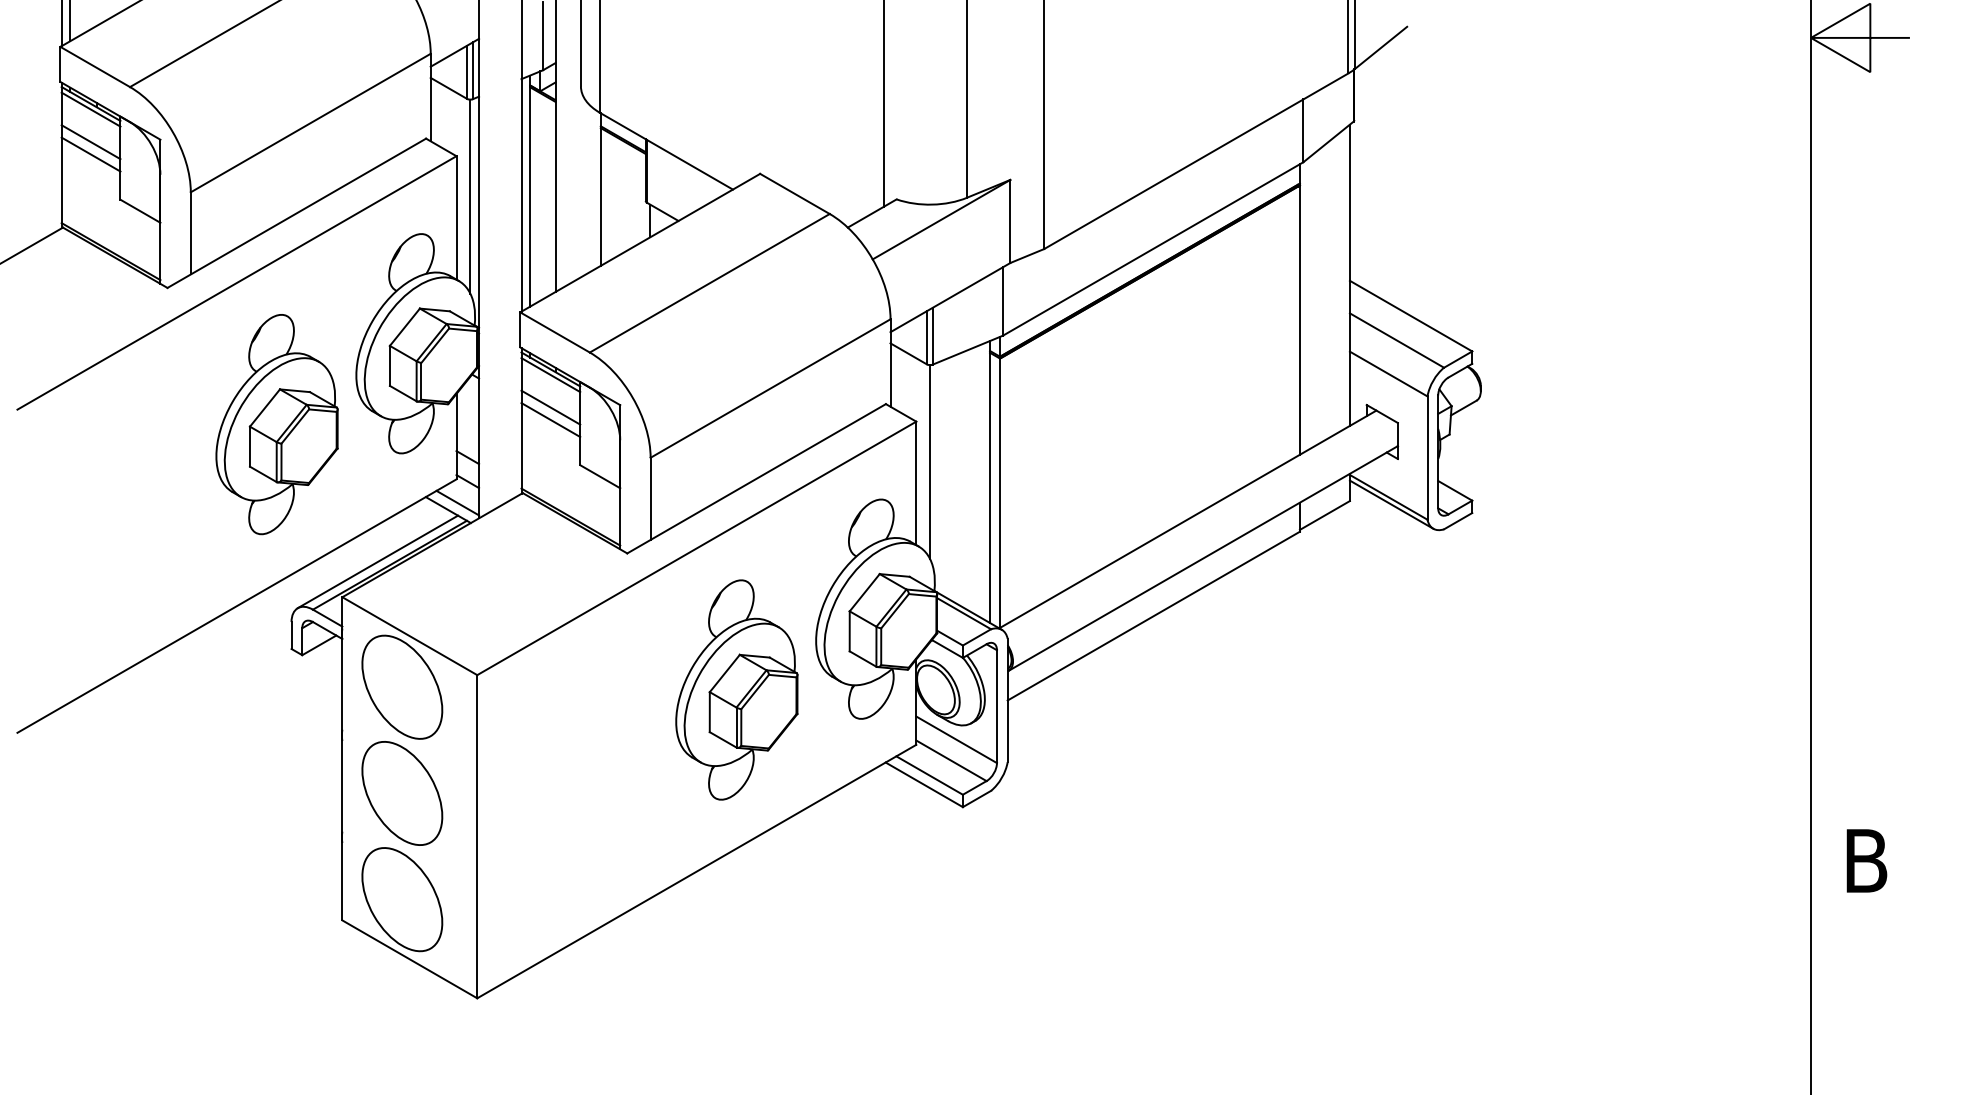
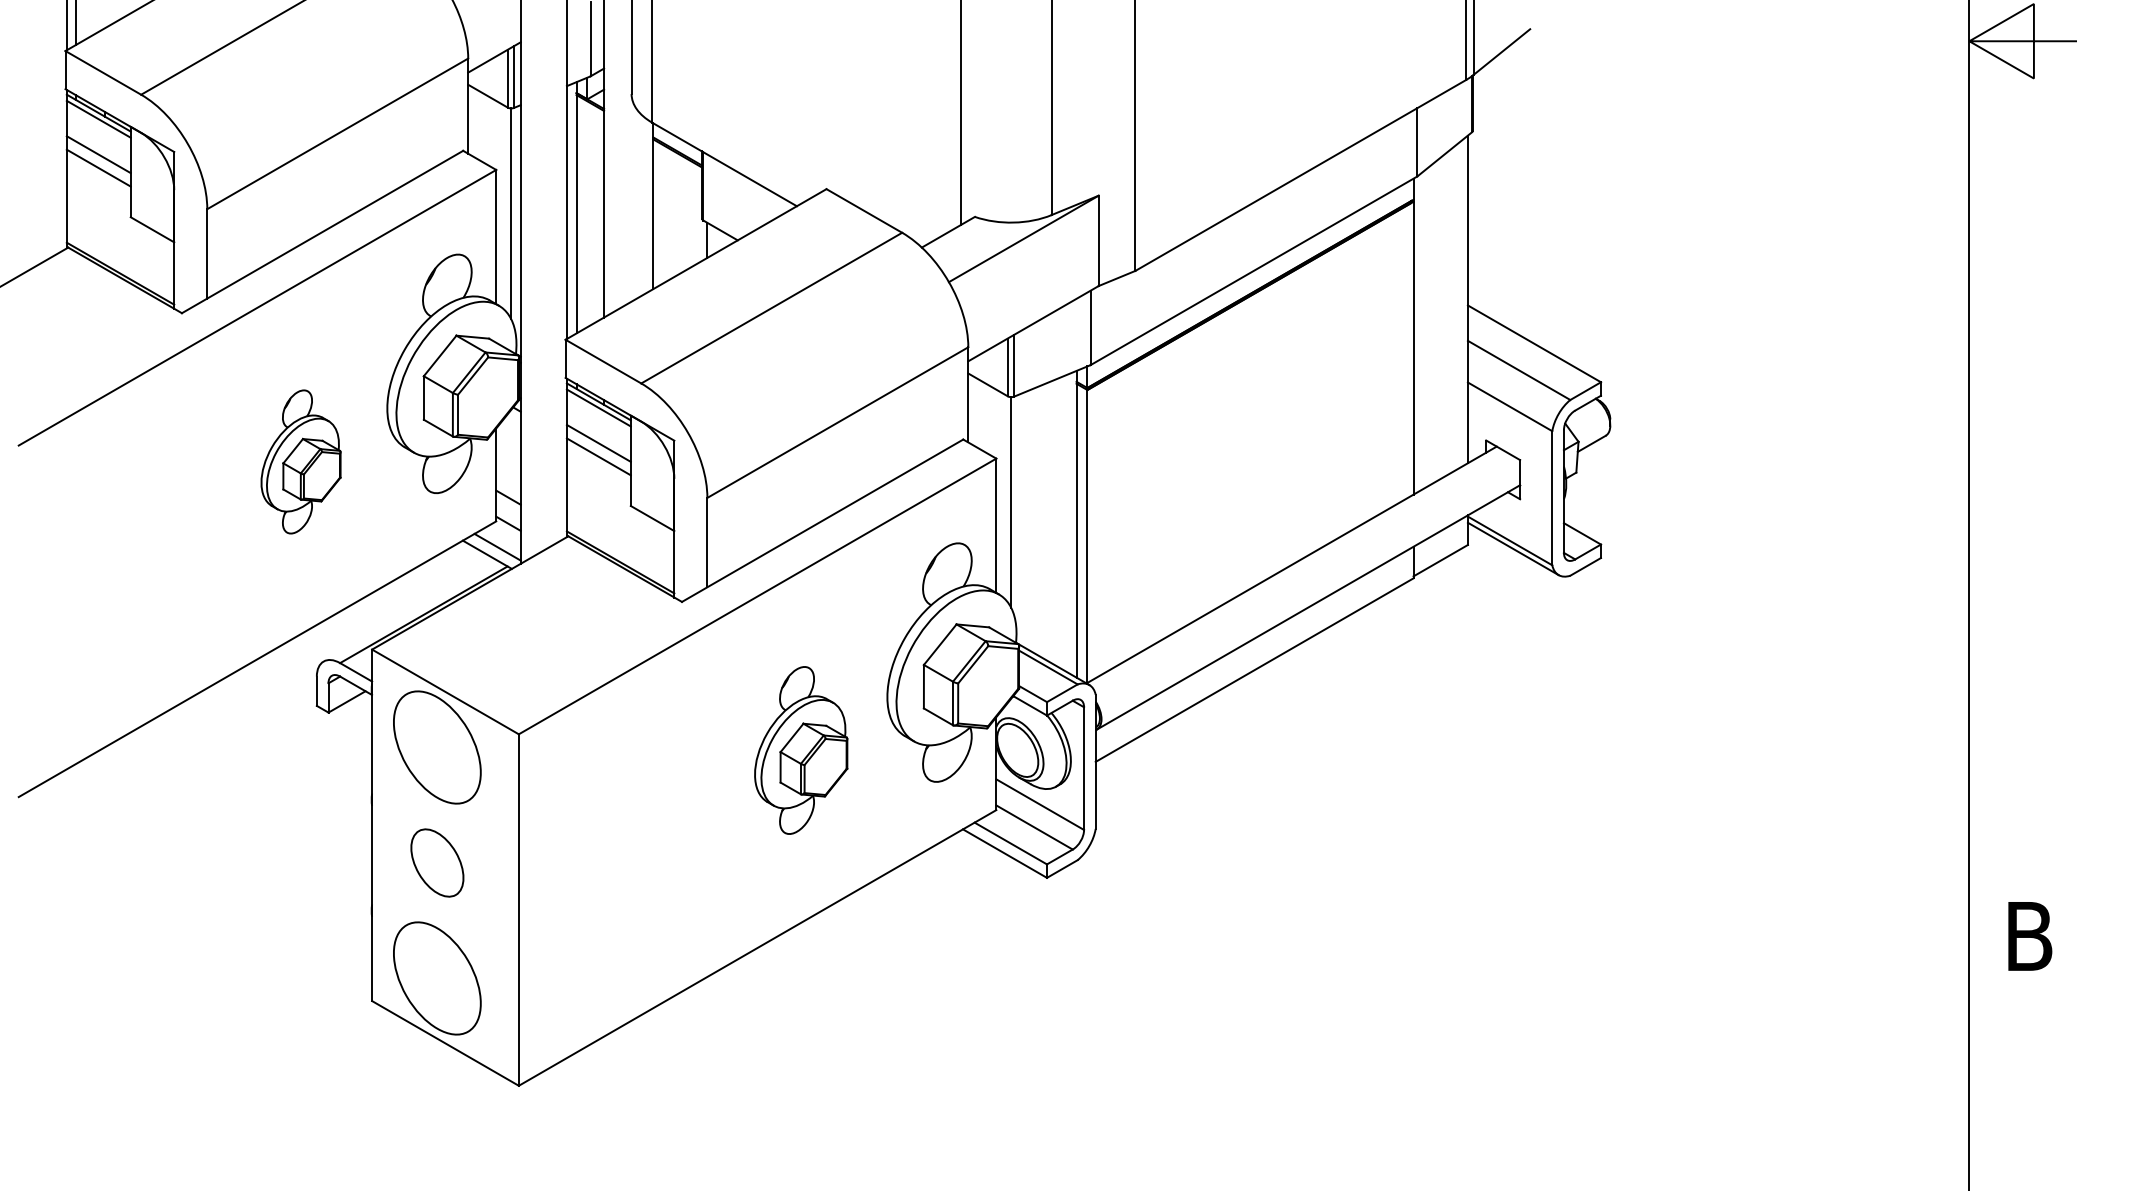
part: (276, 424) -> (300, 461), size x0.6
line: (377, 561) -> (410, 610), removed
part: (736, 689) -> (800, 749), size x0.7
part: (402, 793) -> (437, 863), size x0.6

